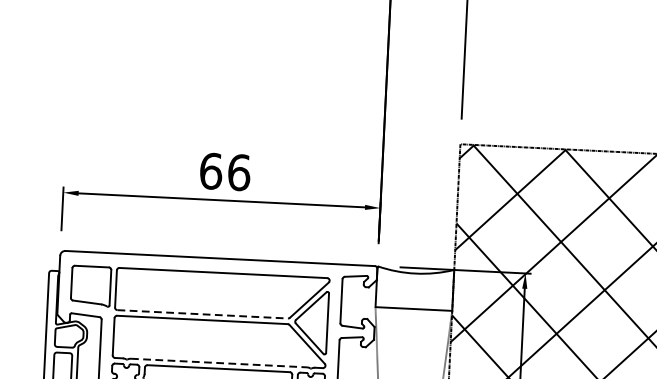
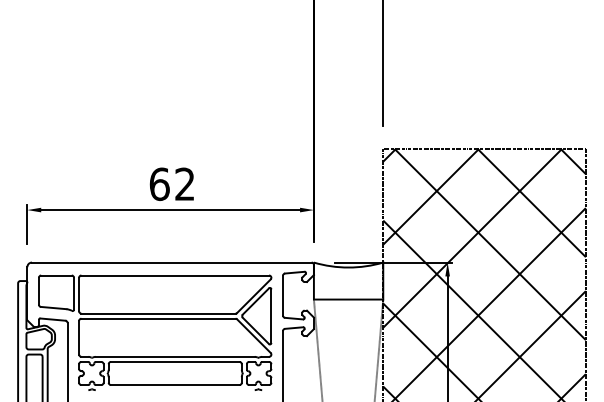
text: (239, 172) -> (185, 184), 66 -> 62
line: (203, 314) -> (159, 313), dashed -> solid
line: (219, 362) -> (175, 356), dashed -> solid

